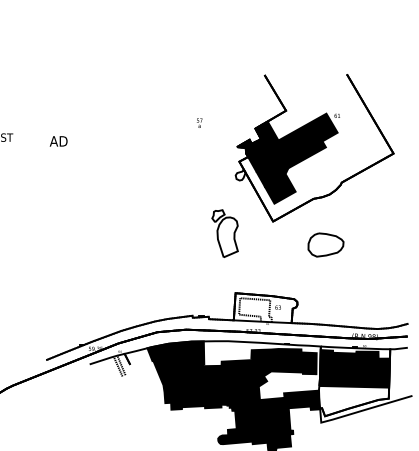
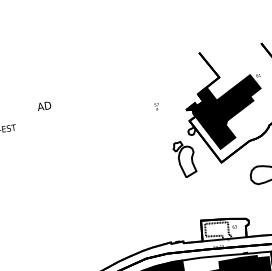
text: (199, 122) -> (156, 106), moved
text: (58, 141) -> (44, 106), moved
part: (224, 233) -> (184, 159), moved

